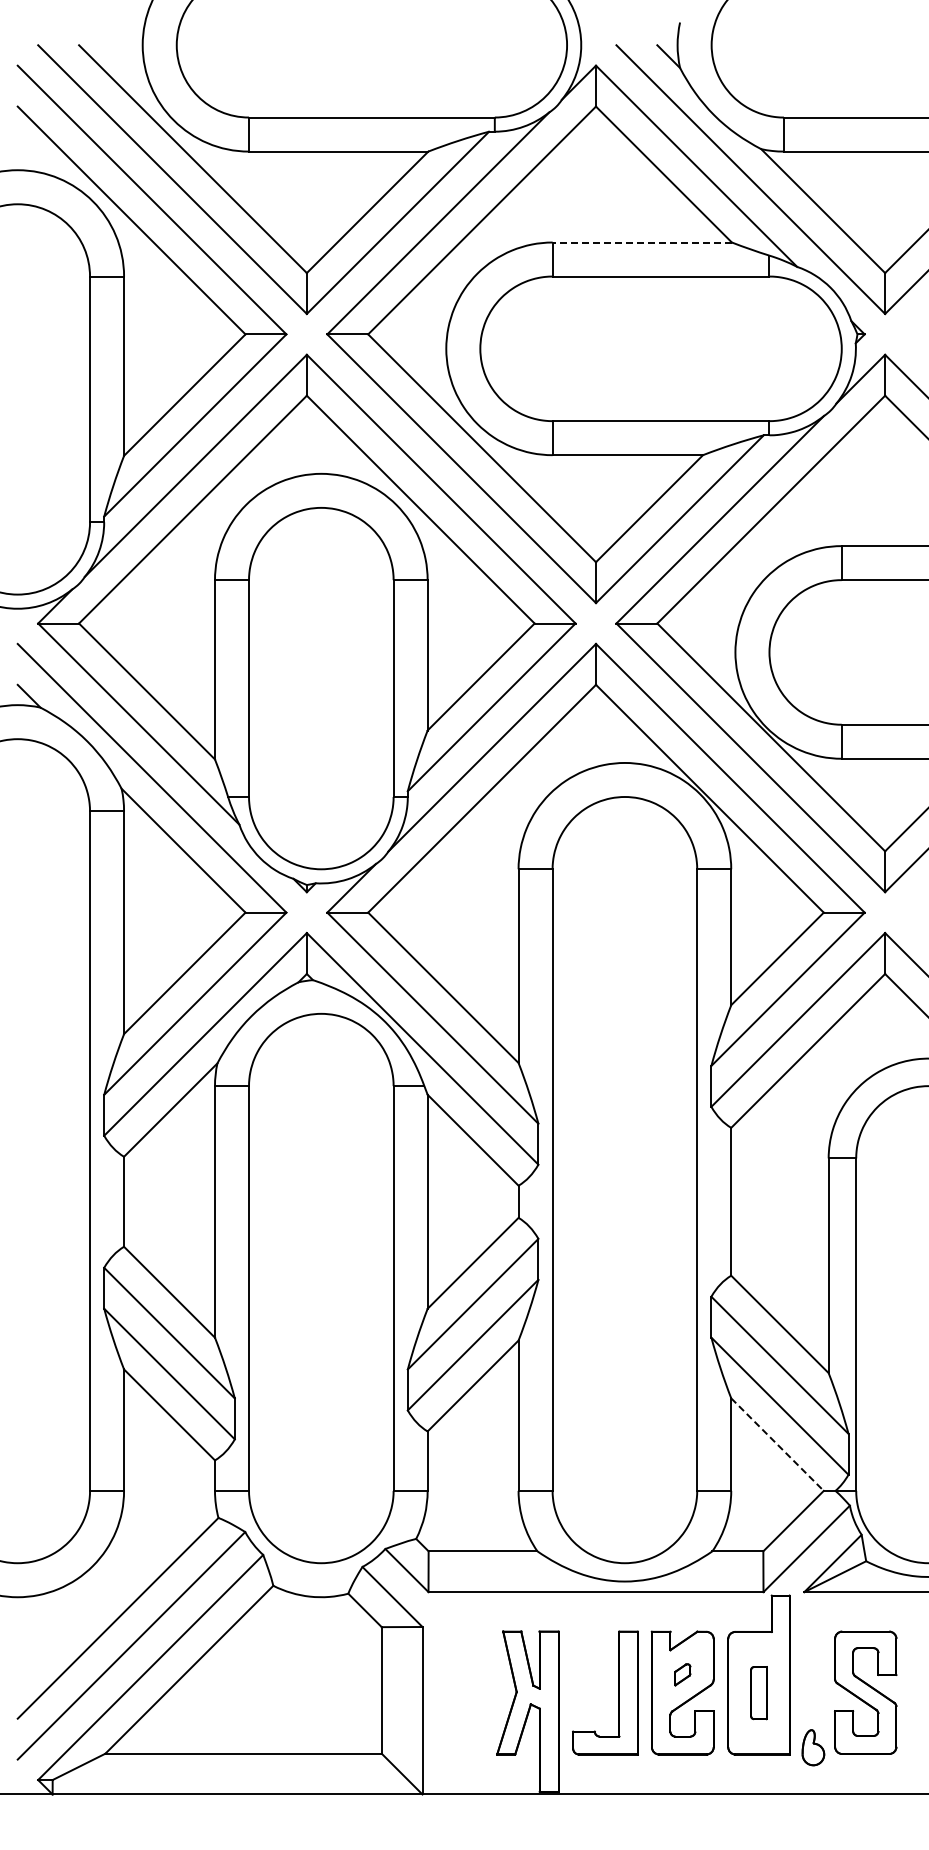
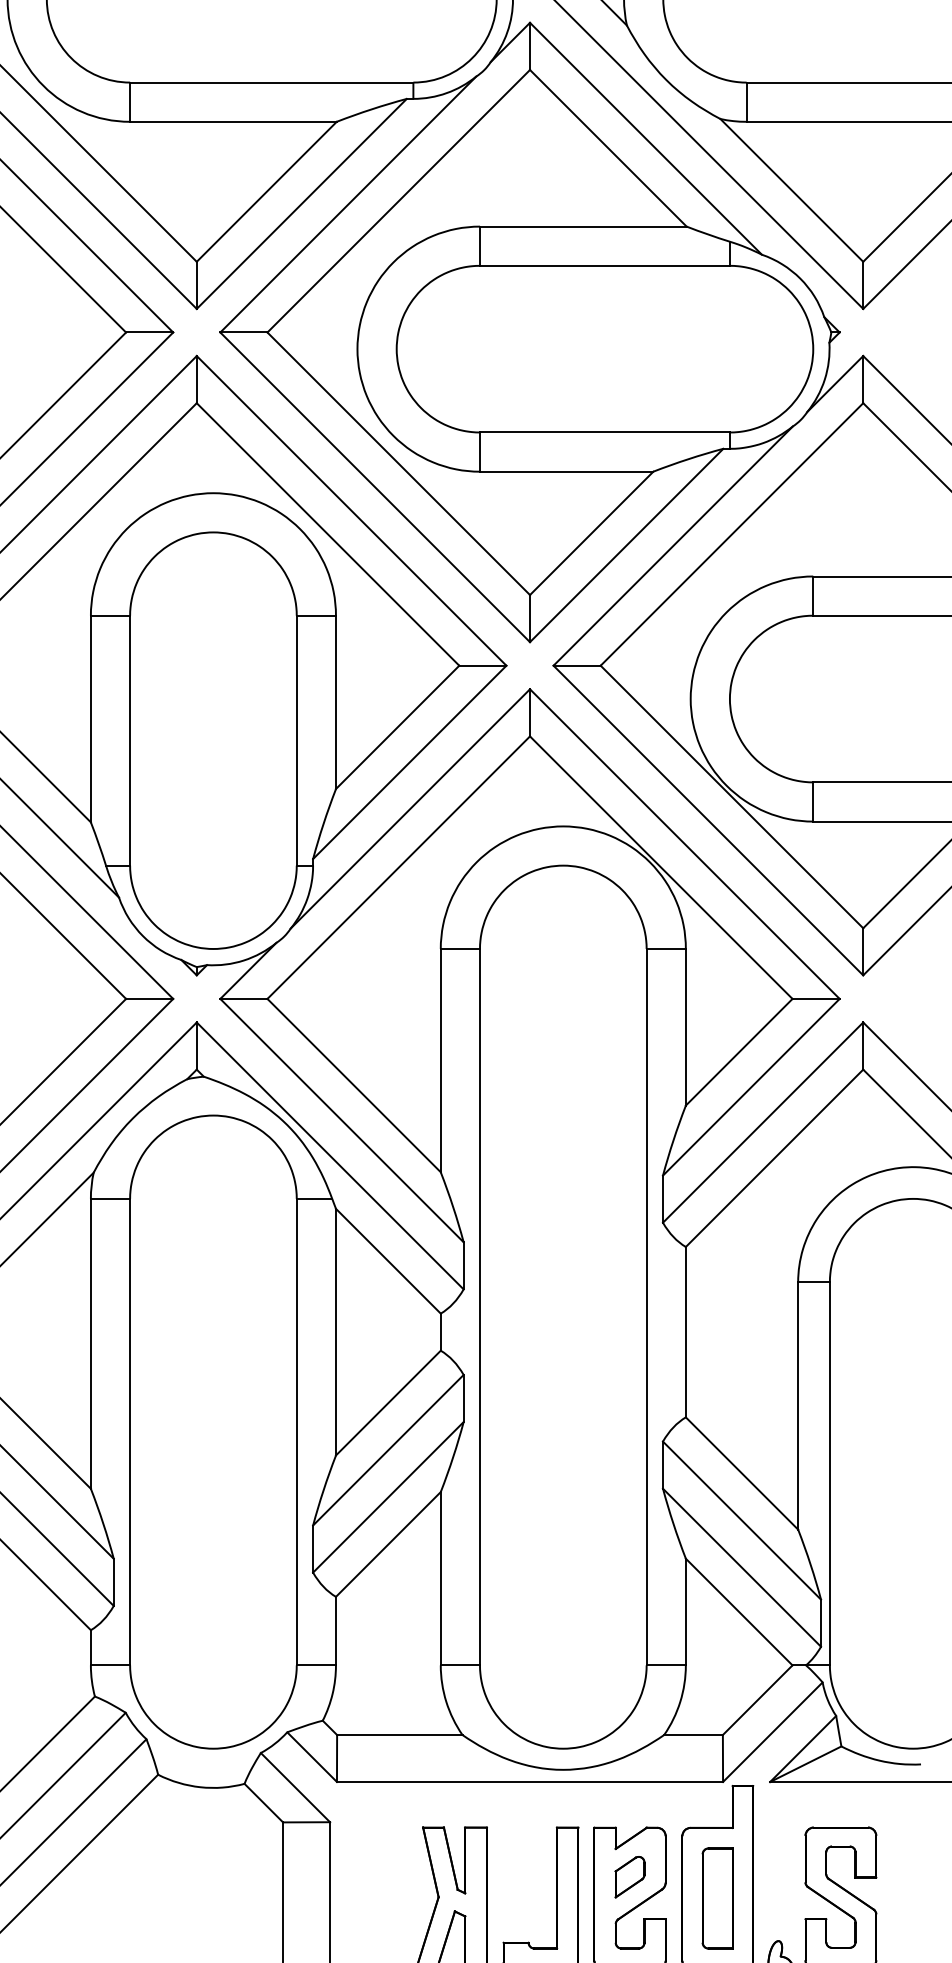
line: (642, 242) -> (583, 226), dashed -> solid
line: (777, 1444) -> (739, 1611), dashed -> solid
part: (682, 1674) -> (629, 1876), size x1.67
part: (758, 1692) -> (717, 1897), size x1.67

